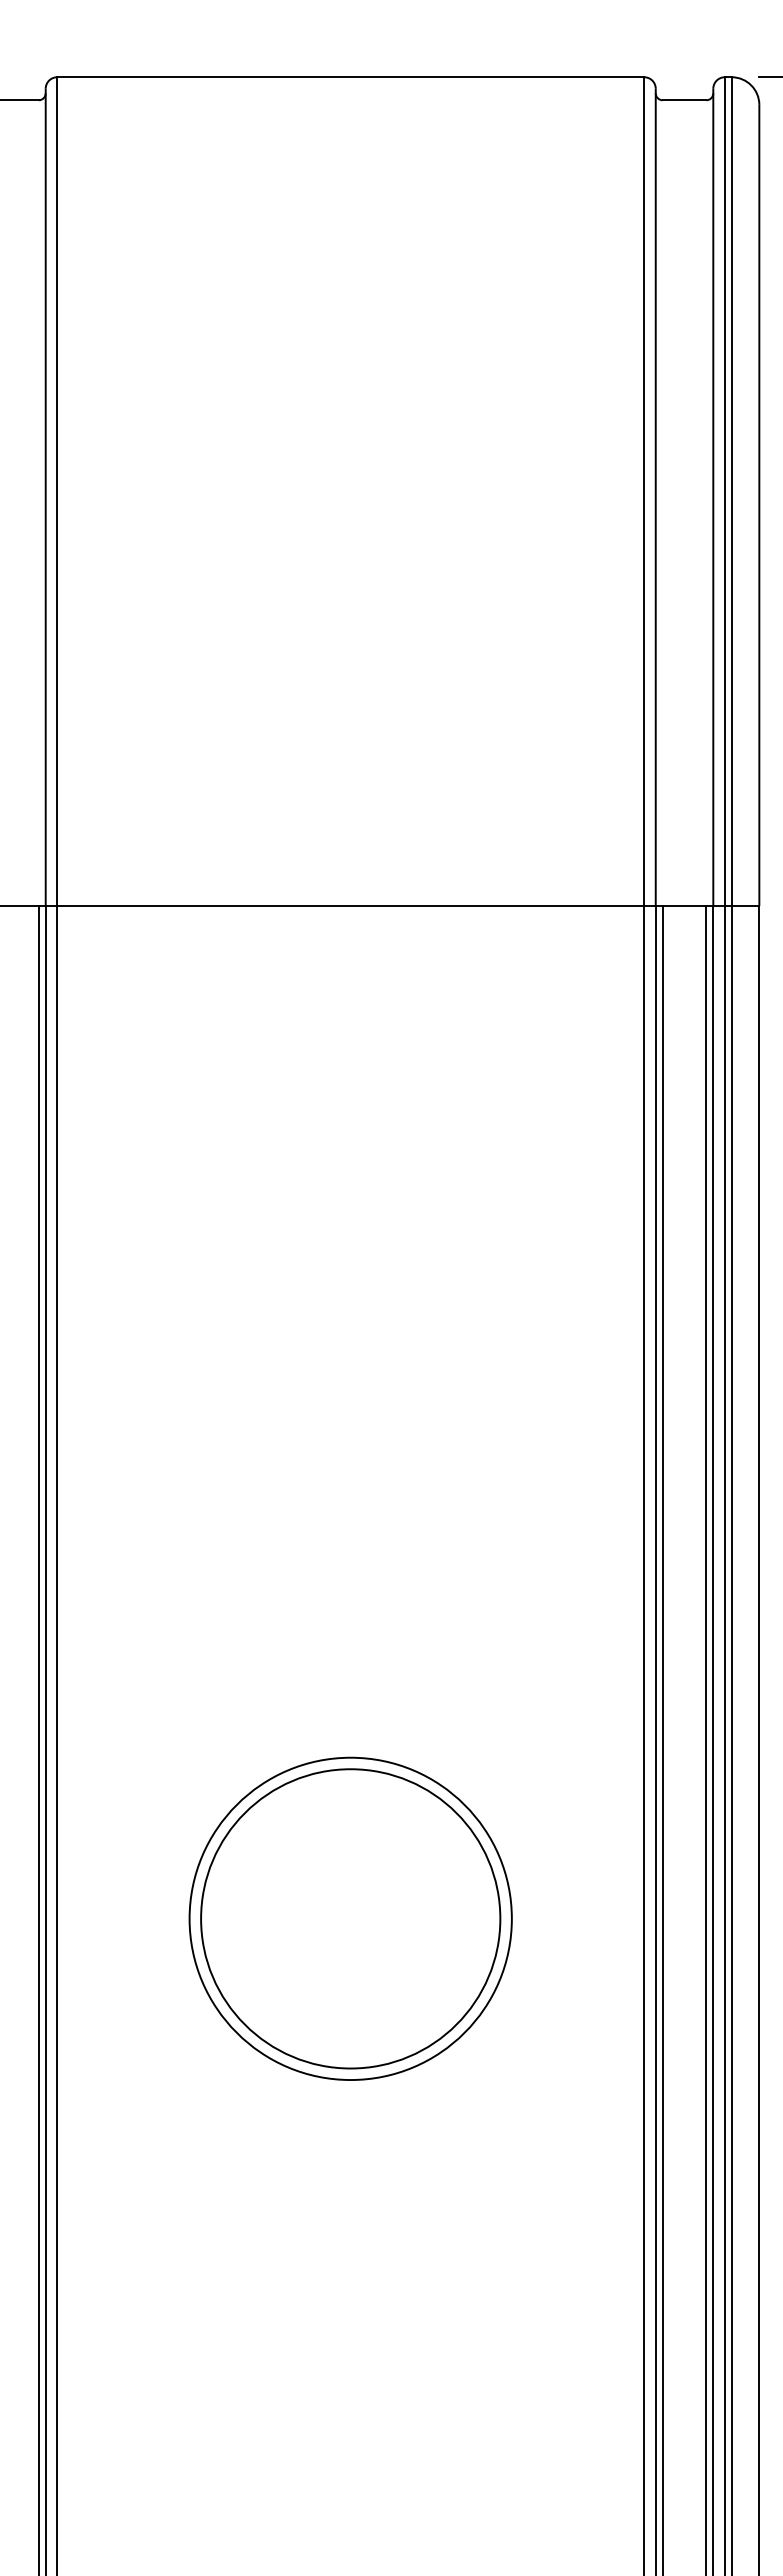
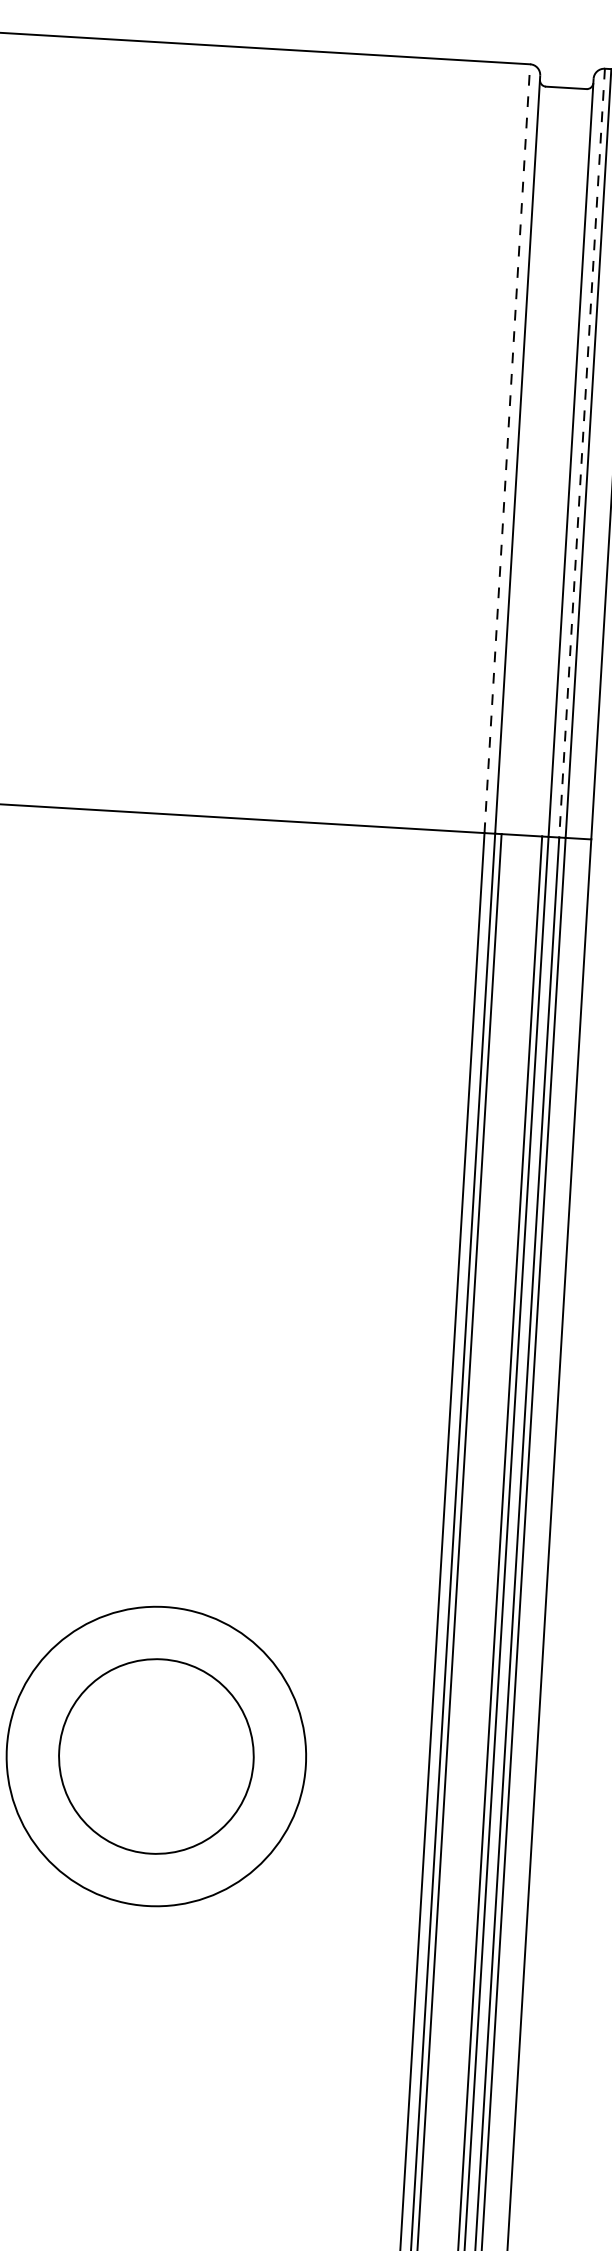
line: (644, 491) -> (507, 448), solid -> dashed
line: (724, 492) -> (581, 453), solid -> dashed
circle: (350, 1918) -> (156, 1756), size x0.7

